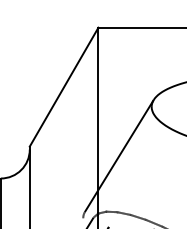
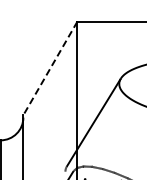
line: (64, 87) -> (50, 68), solid -> dashed

